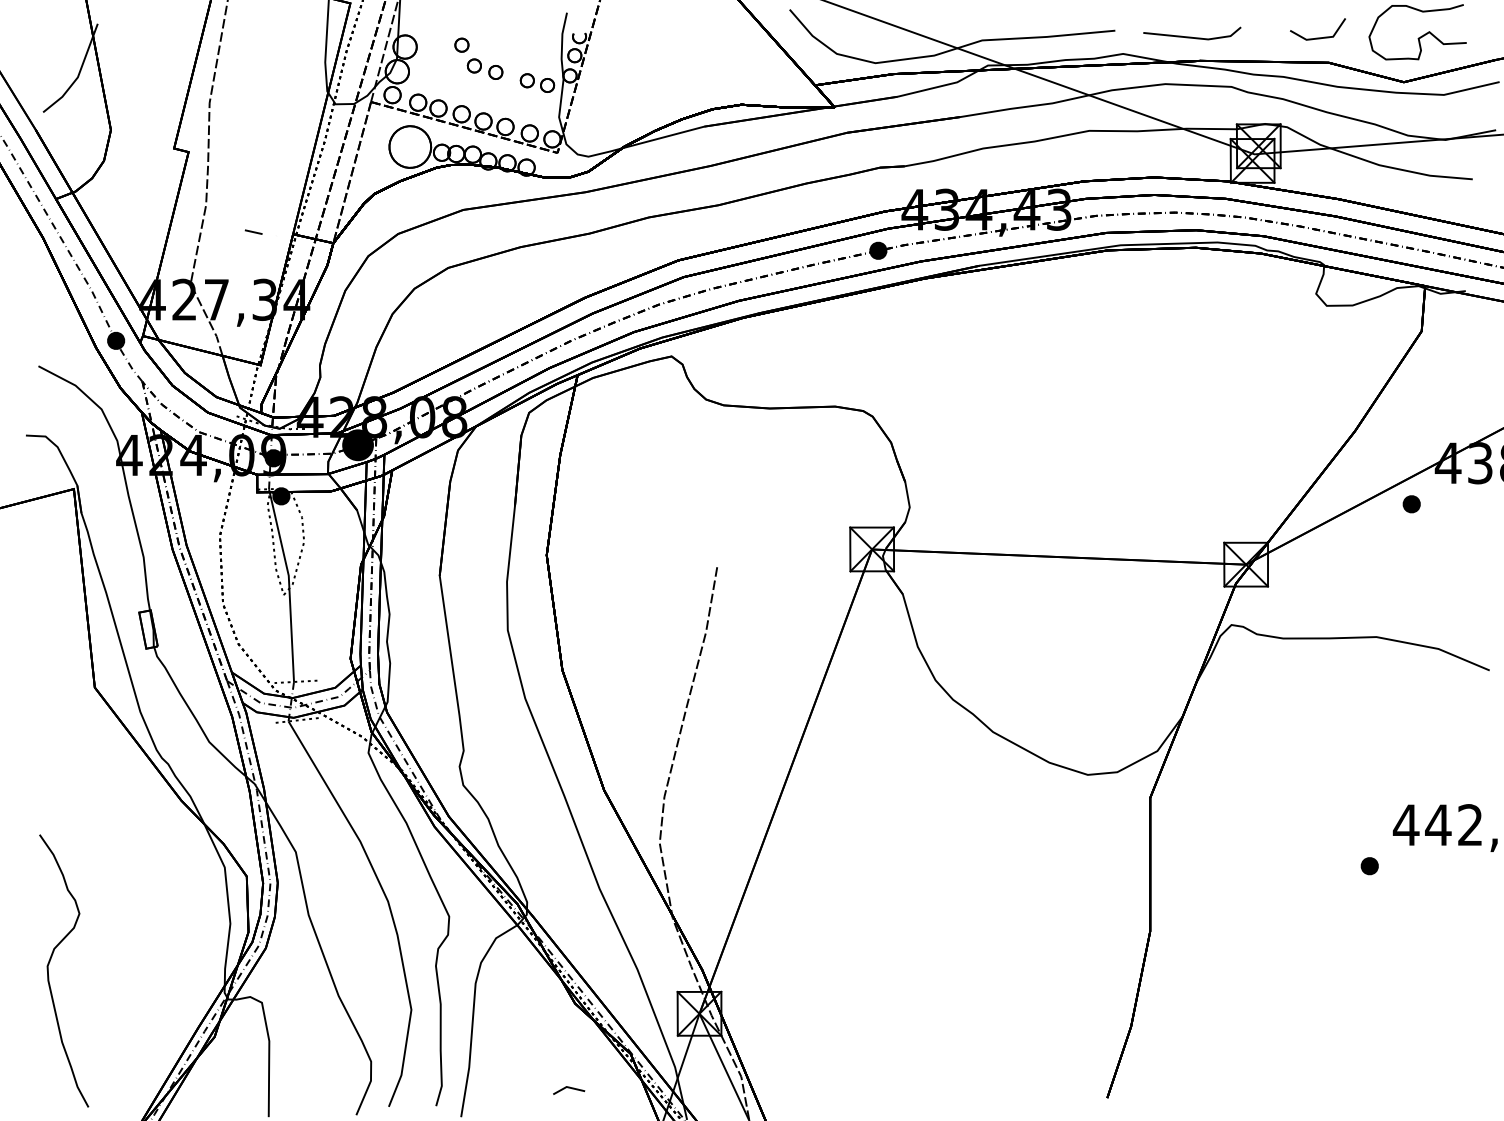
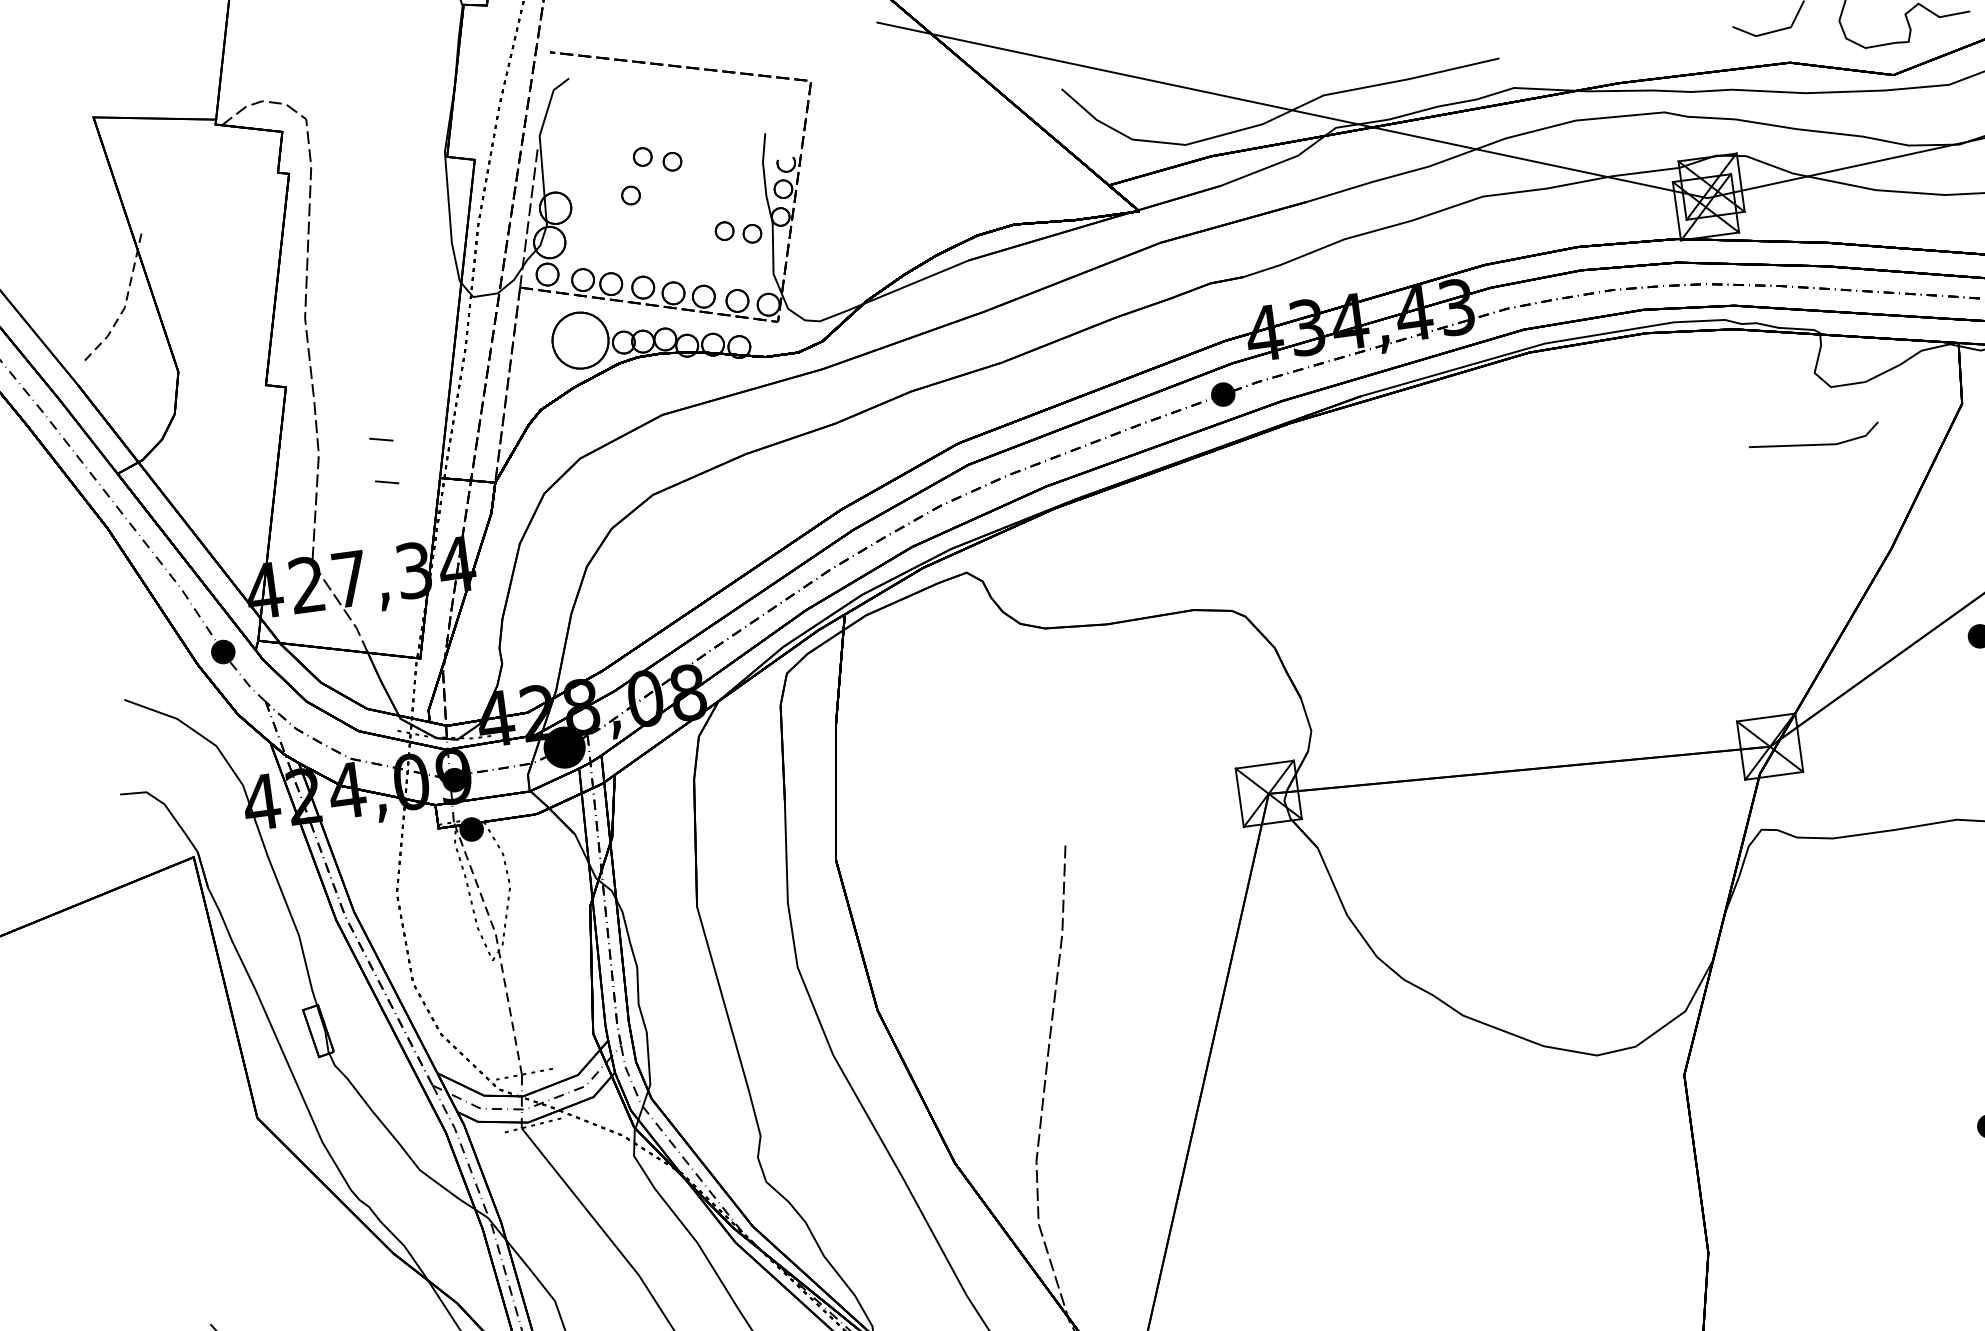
line: (1191, 36) -> (1813, 443), moved
part: (484, 68) -> (656, 158), moved
line: (78, 74) -> (125, 303), solid -> dashed
line: (253, 199) -> (380, 438), added
line: (289, 583) -> (498, 944), solid -> dashed

